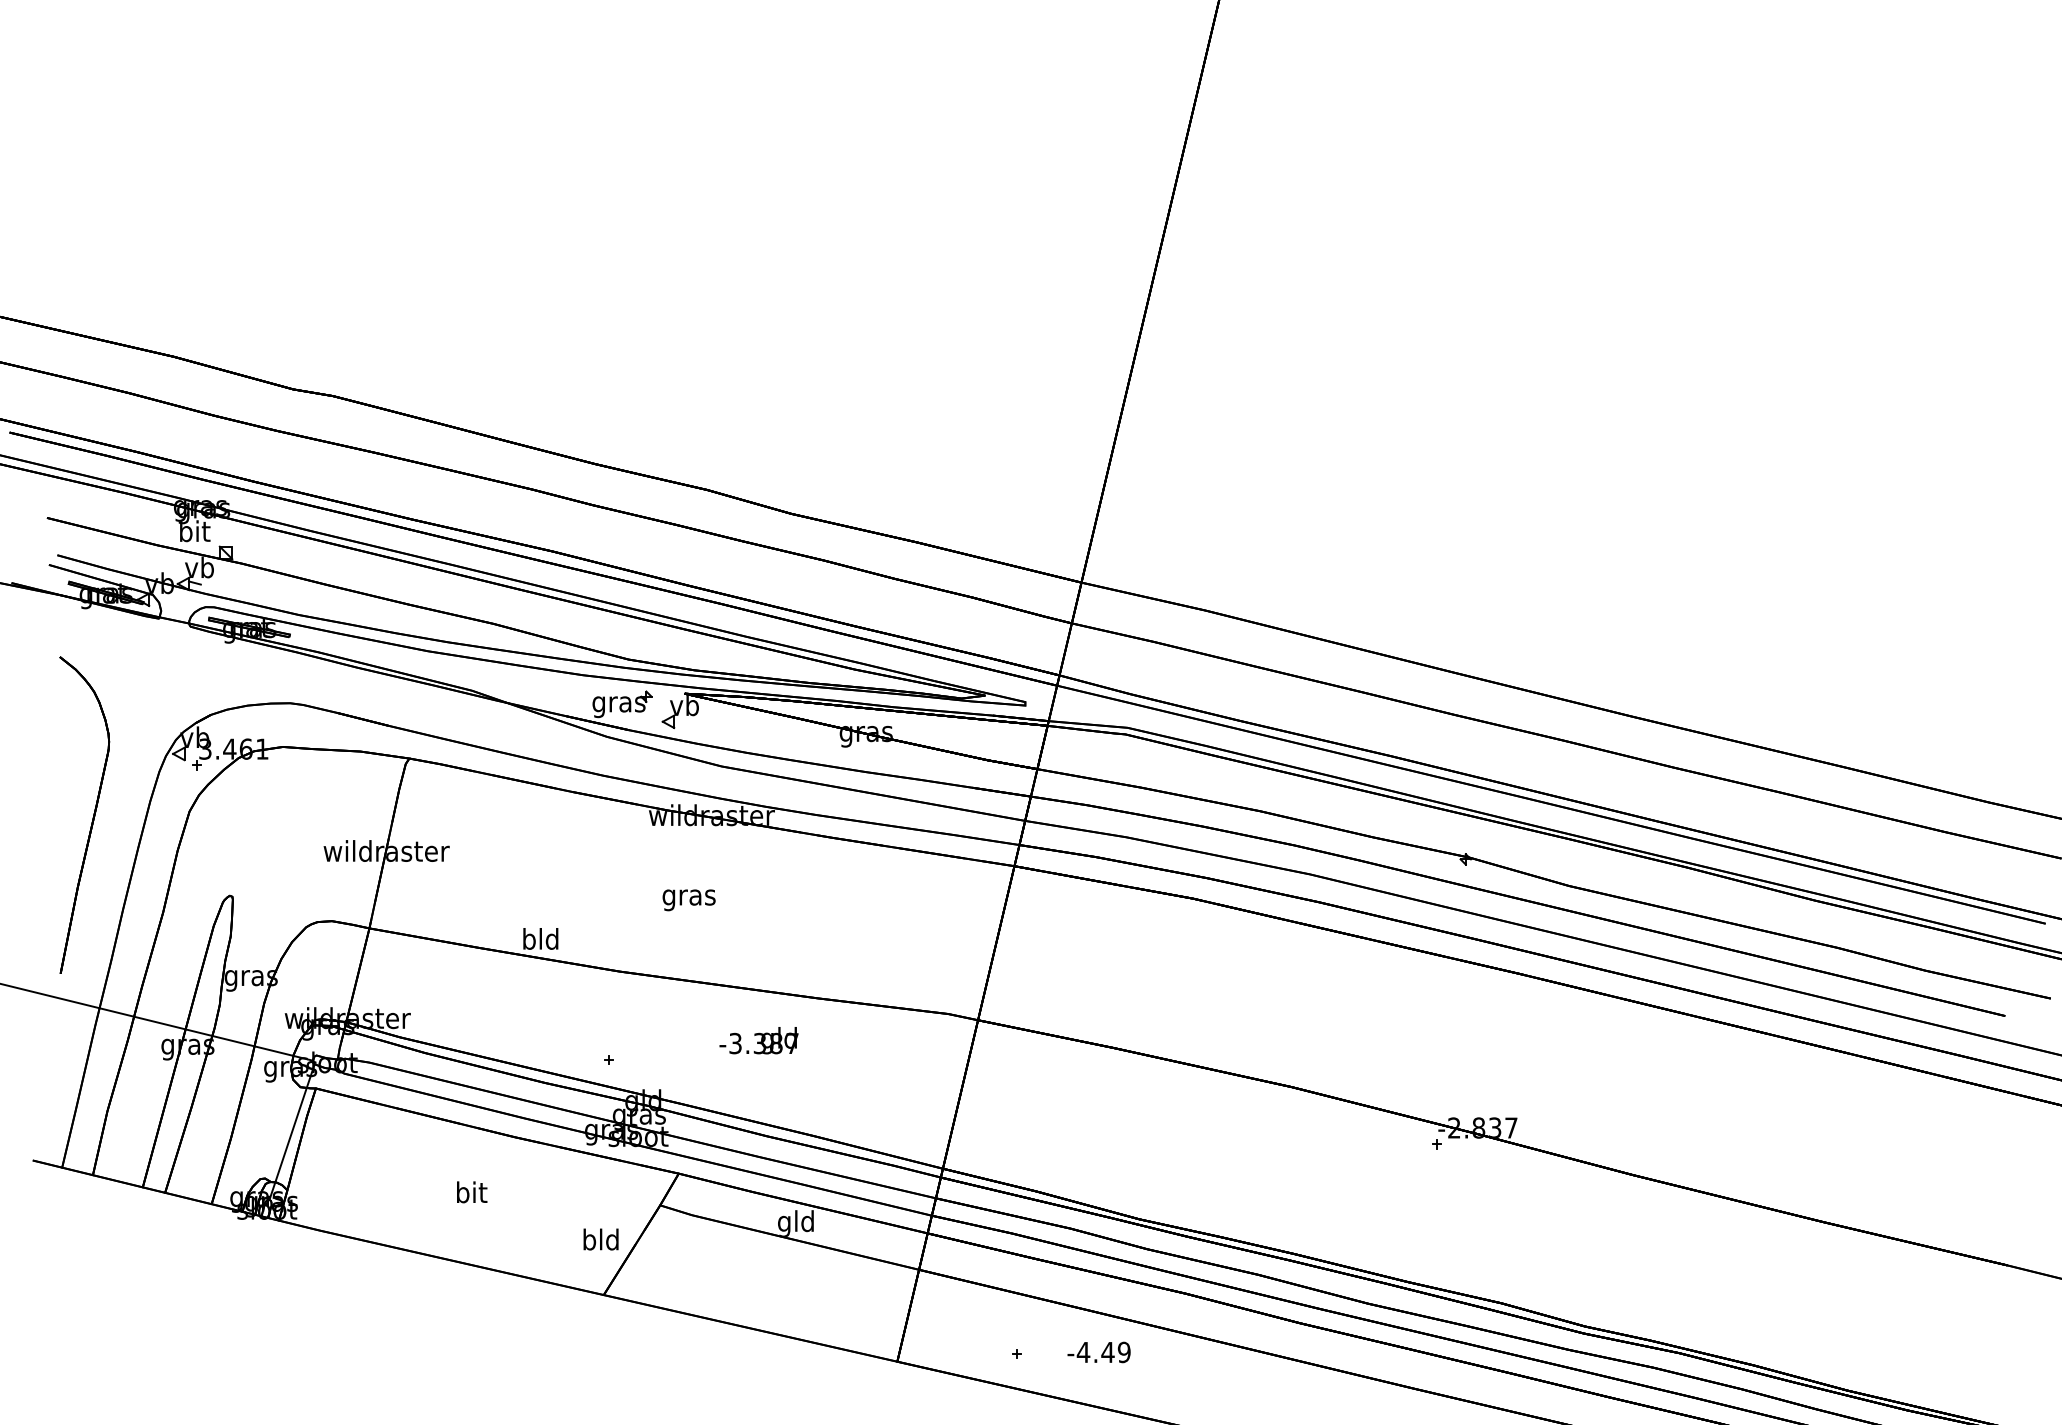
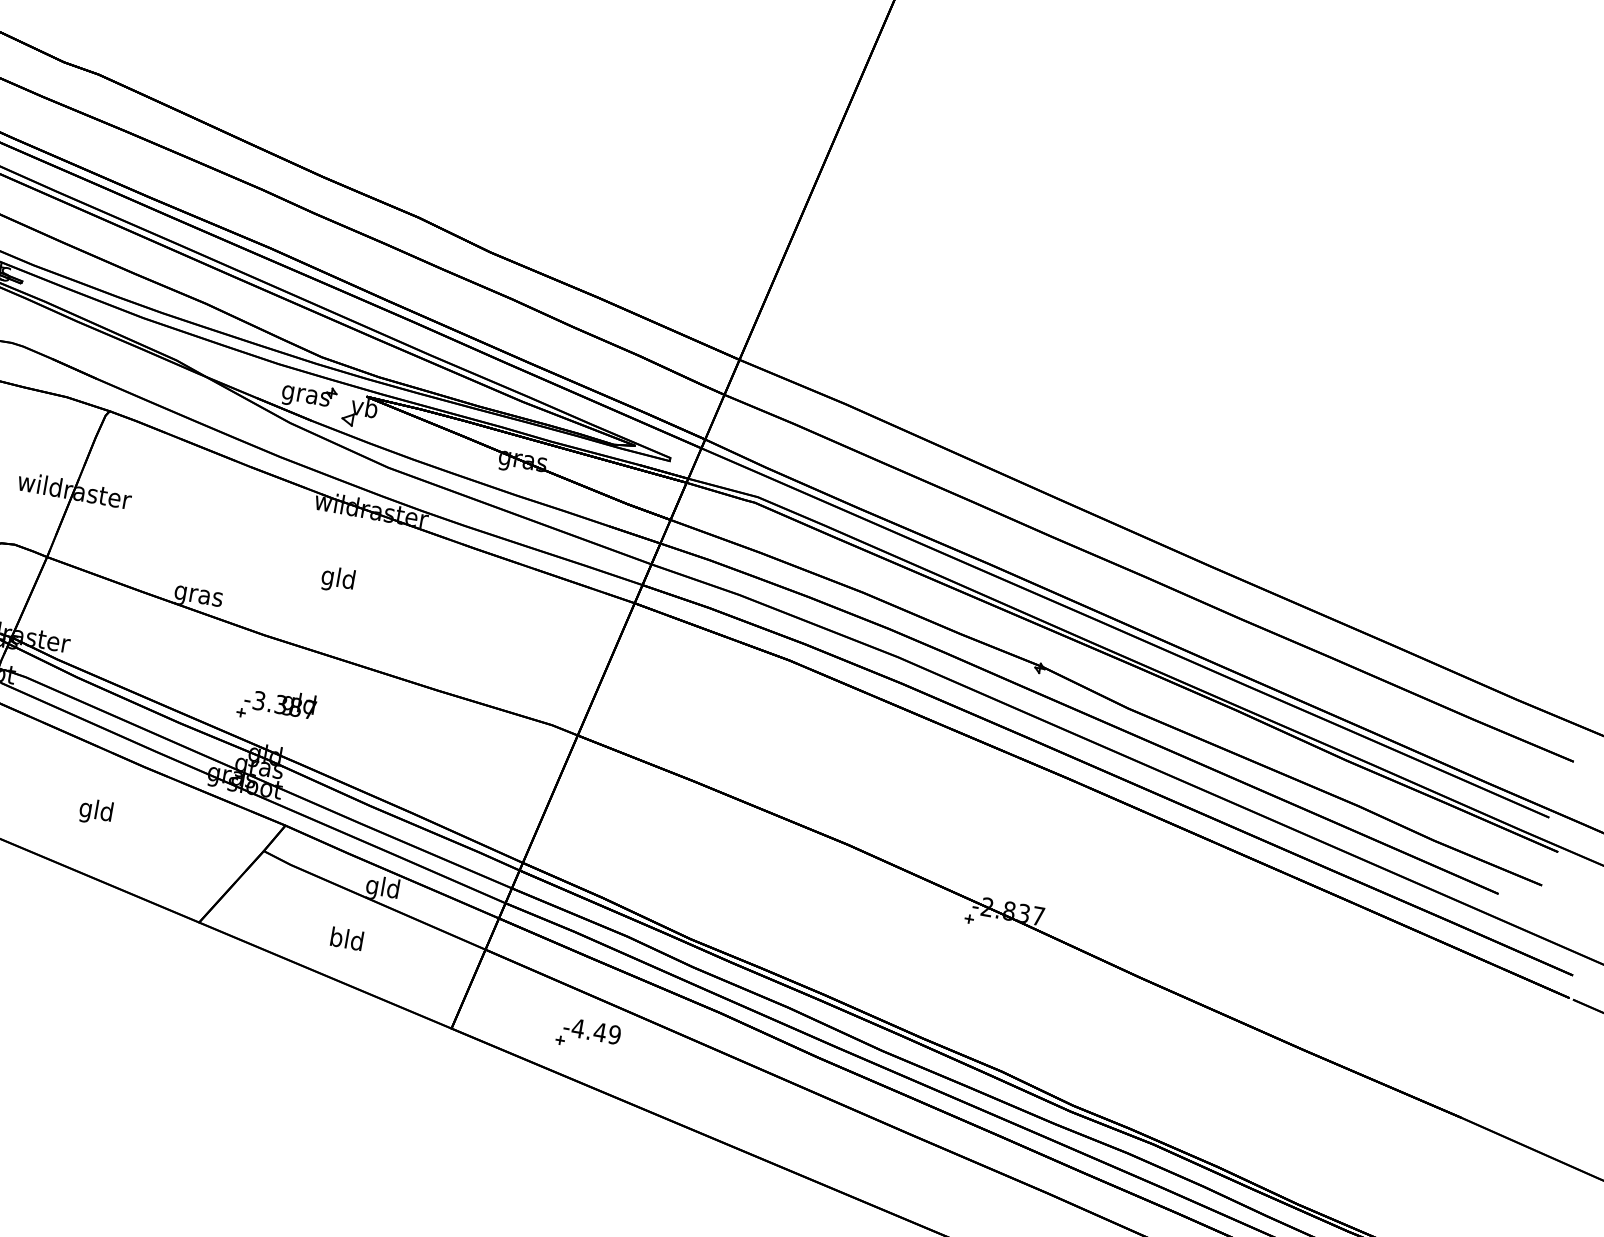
text: (688, 897) -> (337, 579), gras -> gld
text: (540, 940) -> (198, 594), bld -> gras
text: (758, 1040) -> (280, 701), moved
text: (470, 1194) -> (95, 811), bit -> gld
text: (600, 1239) -> (346, 938), moved
text: (1098, 1352) -> (591, 1030), moved

